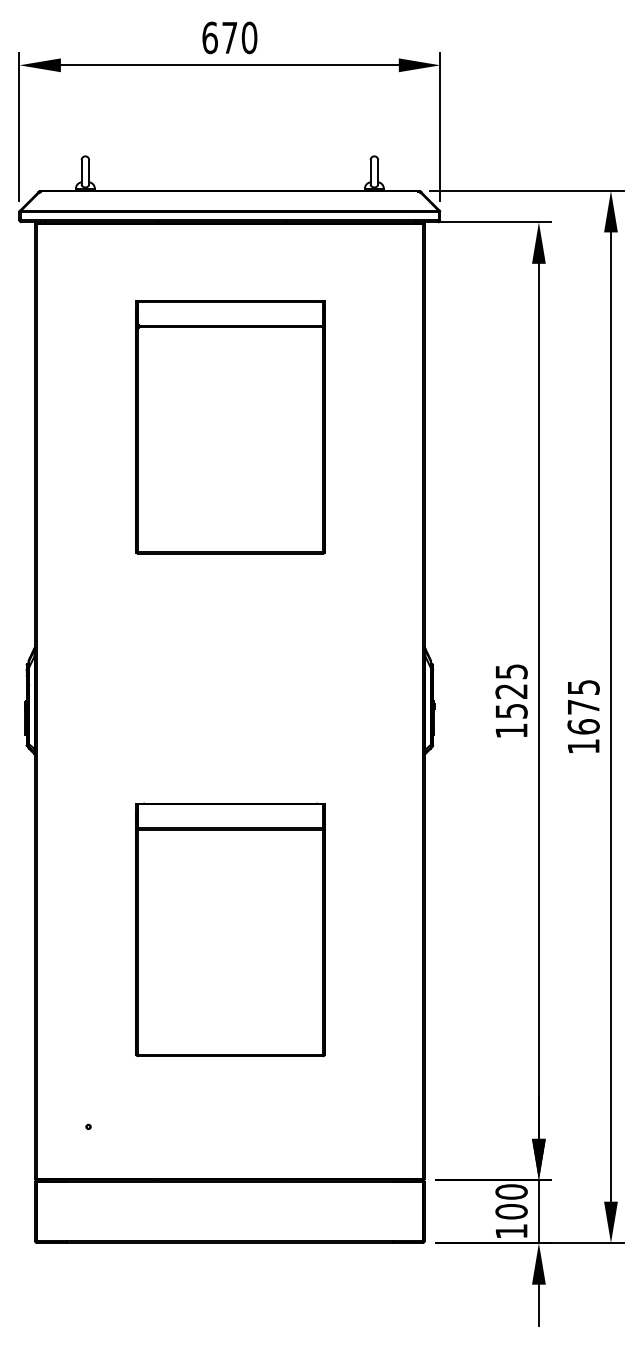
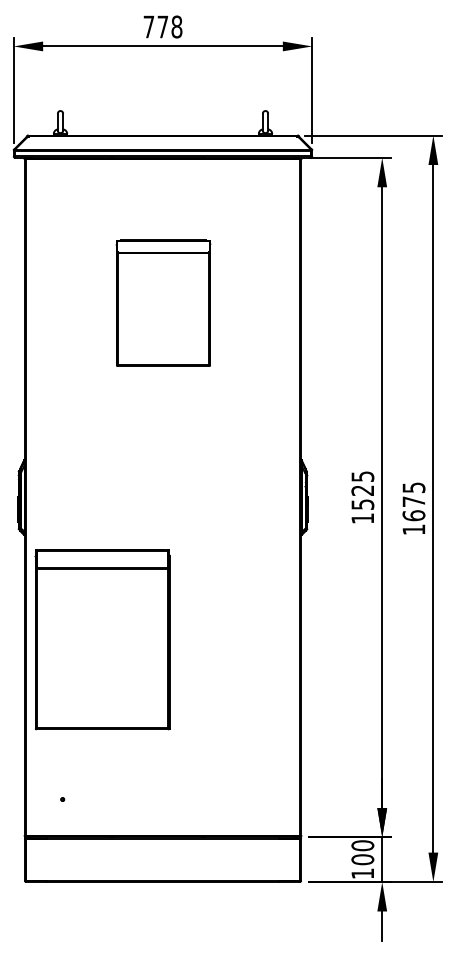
text: (229, 37) -> (162, 26), 670 -> 778
part: (230, 426) -> (163, 302), size x0.7
part: (230, 929) -> (102, 639), moved

